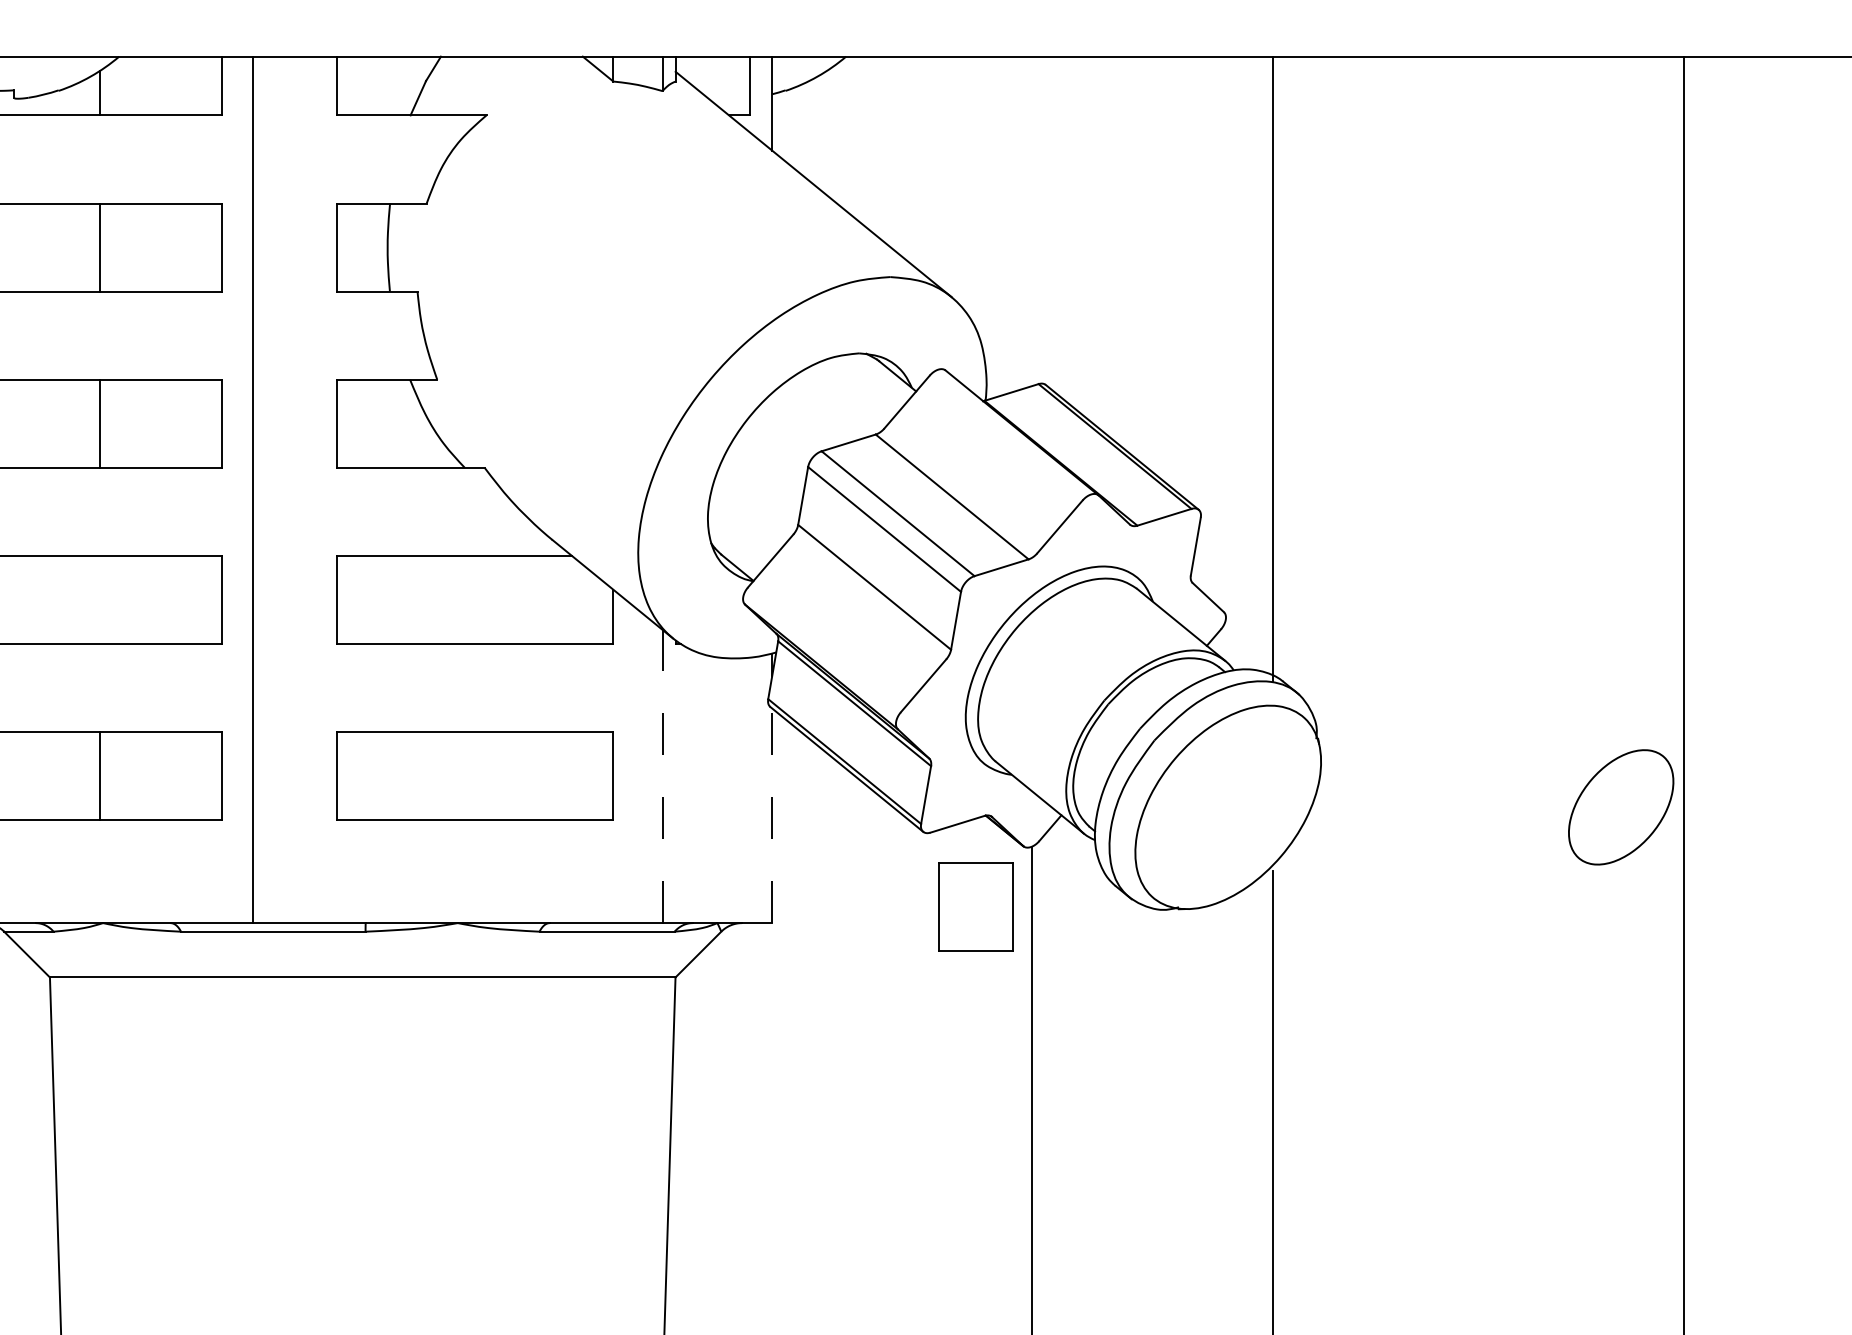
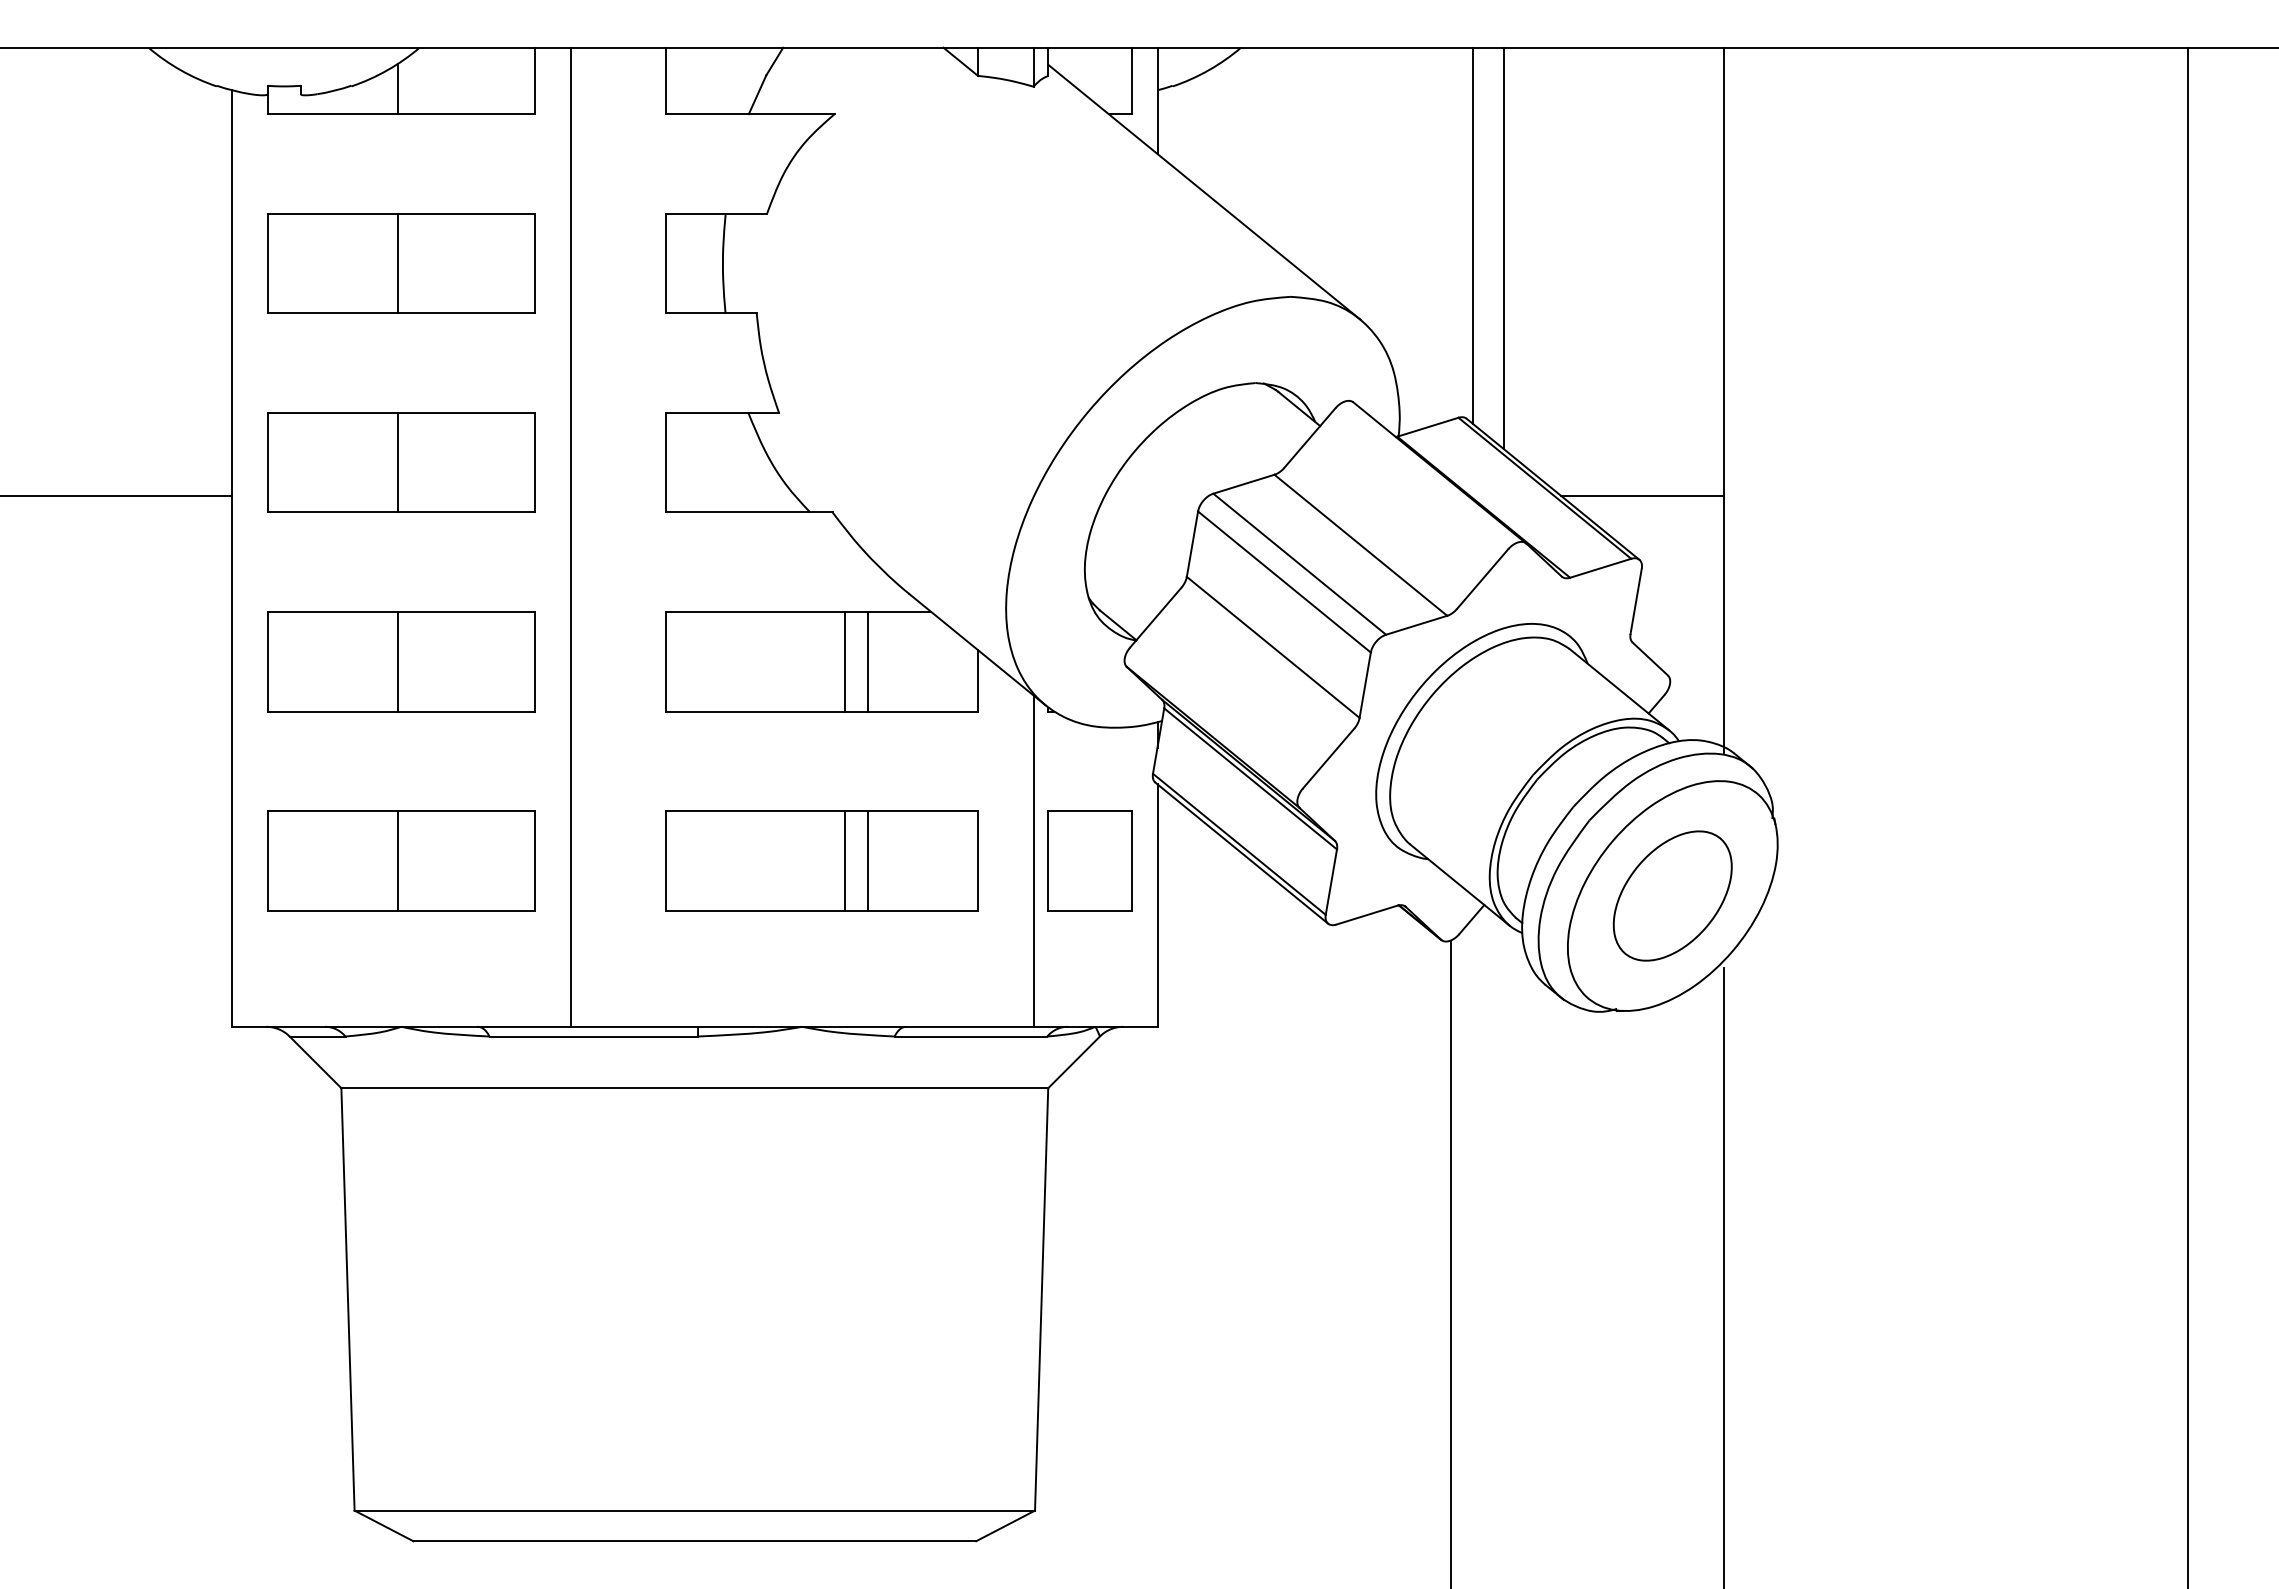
line: (1051, 222) -> (1473, 235), added
line: (1078, 234) -> (1503, 248), added
line: (1201, 452) -> (1642, 495), added
line: (99, 599) -> (397, 661), added
line: (495, 599) -> (844, 661), added
line: (515, 599) -> (867, 661), added
line: (495, 775) -> (844, 860), added
line: (515, 775) -> (867, 860), added
line: (662, 776) -> (1033, 861), dashed -> solid
part: (1620, 806) -> (1672, 895), moved
line: (772, 815) -> (1157, 905), dashed -> solid
part: (974, 906) -> (1089, 860), moved

